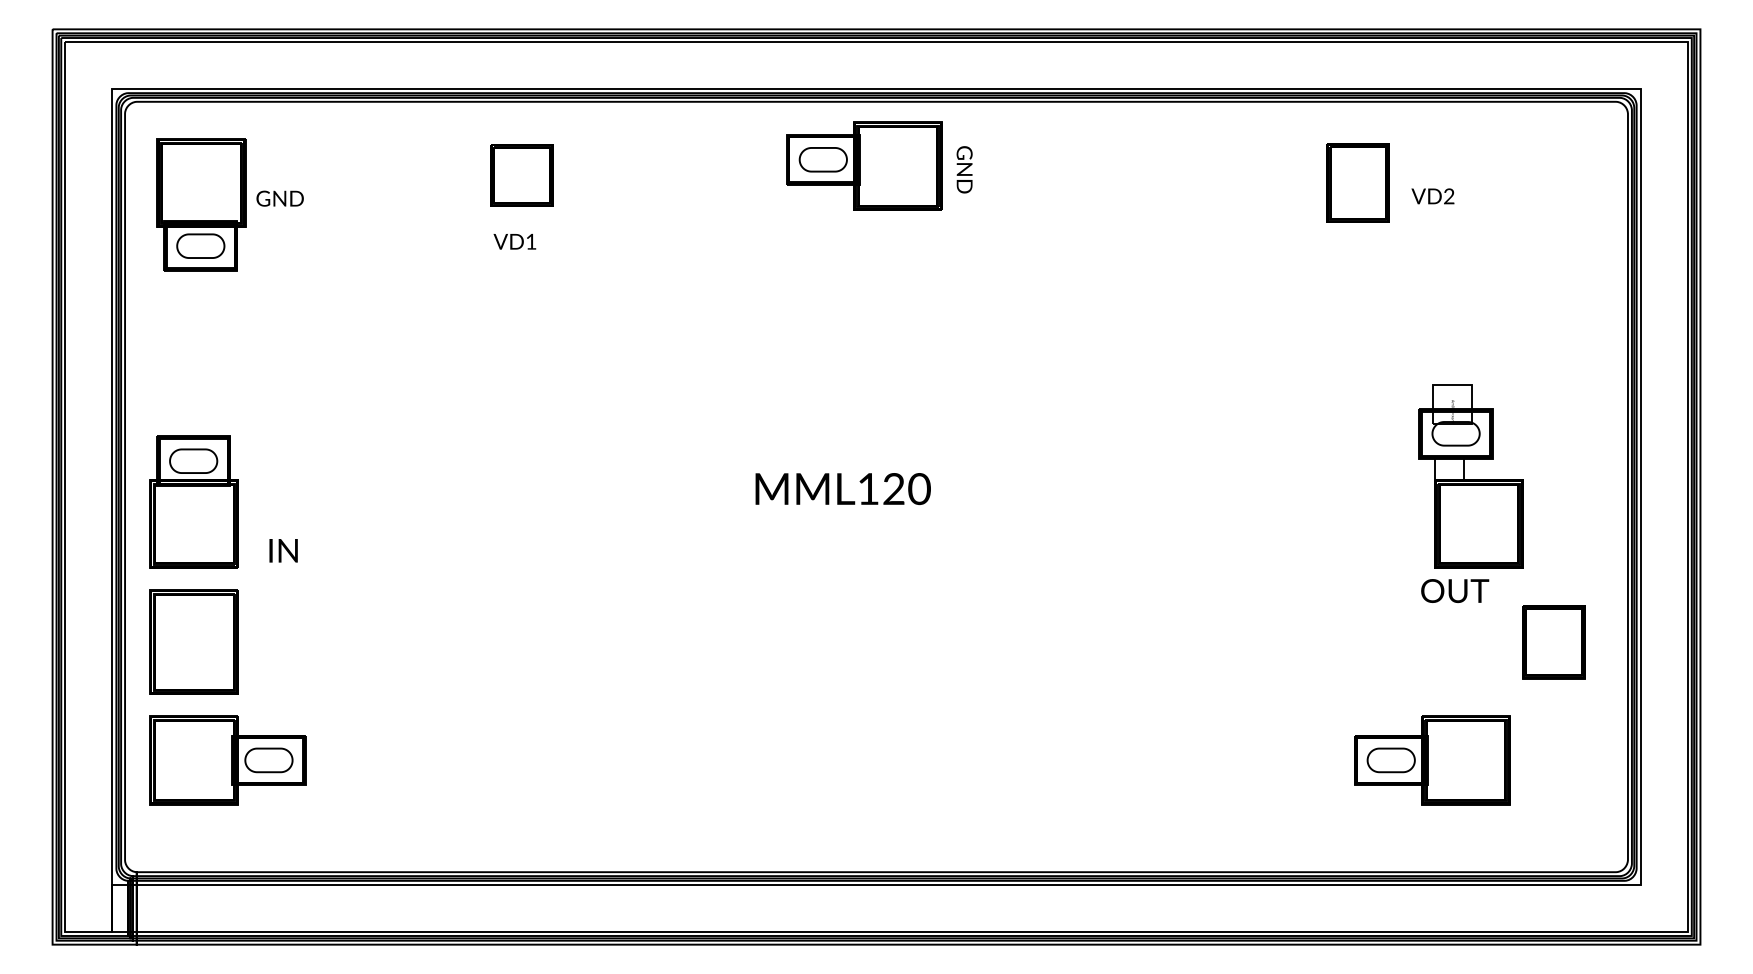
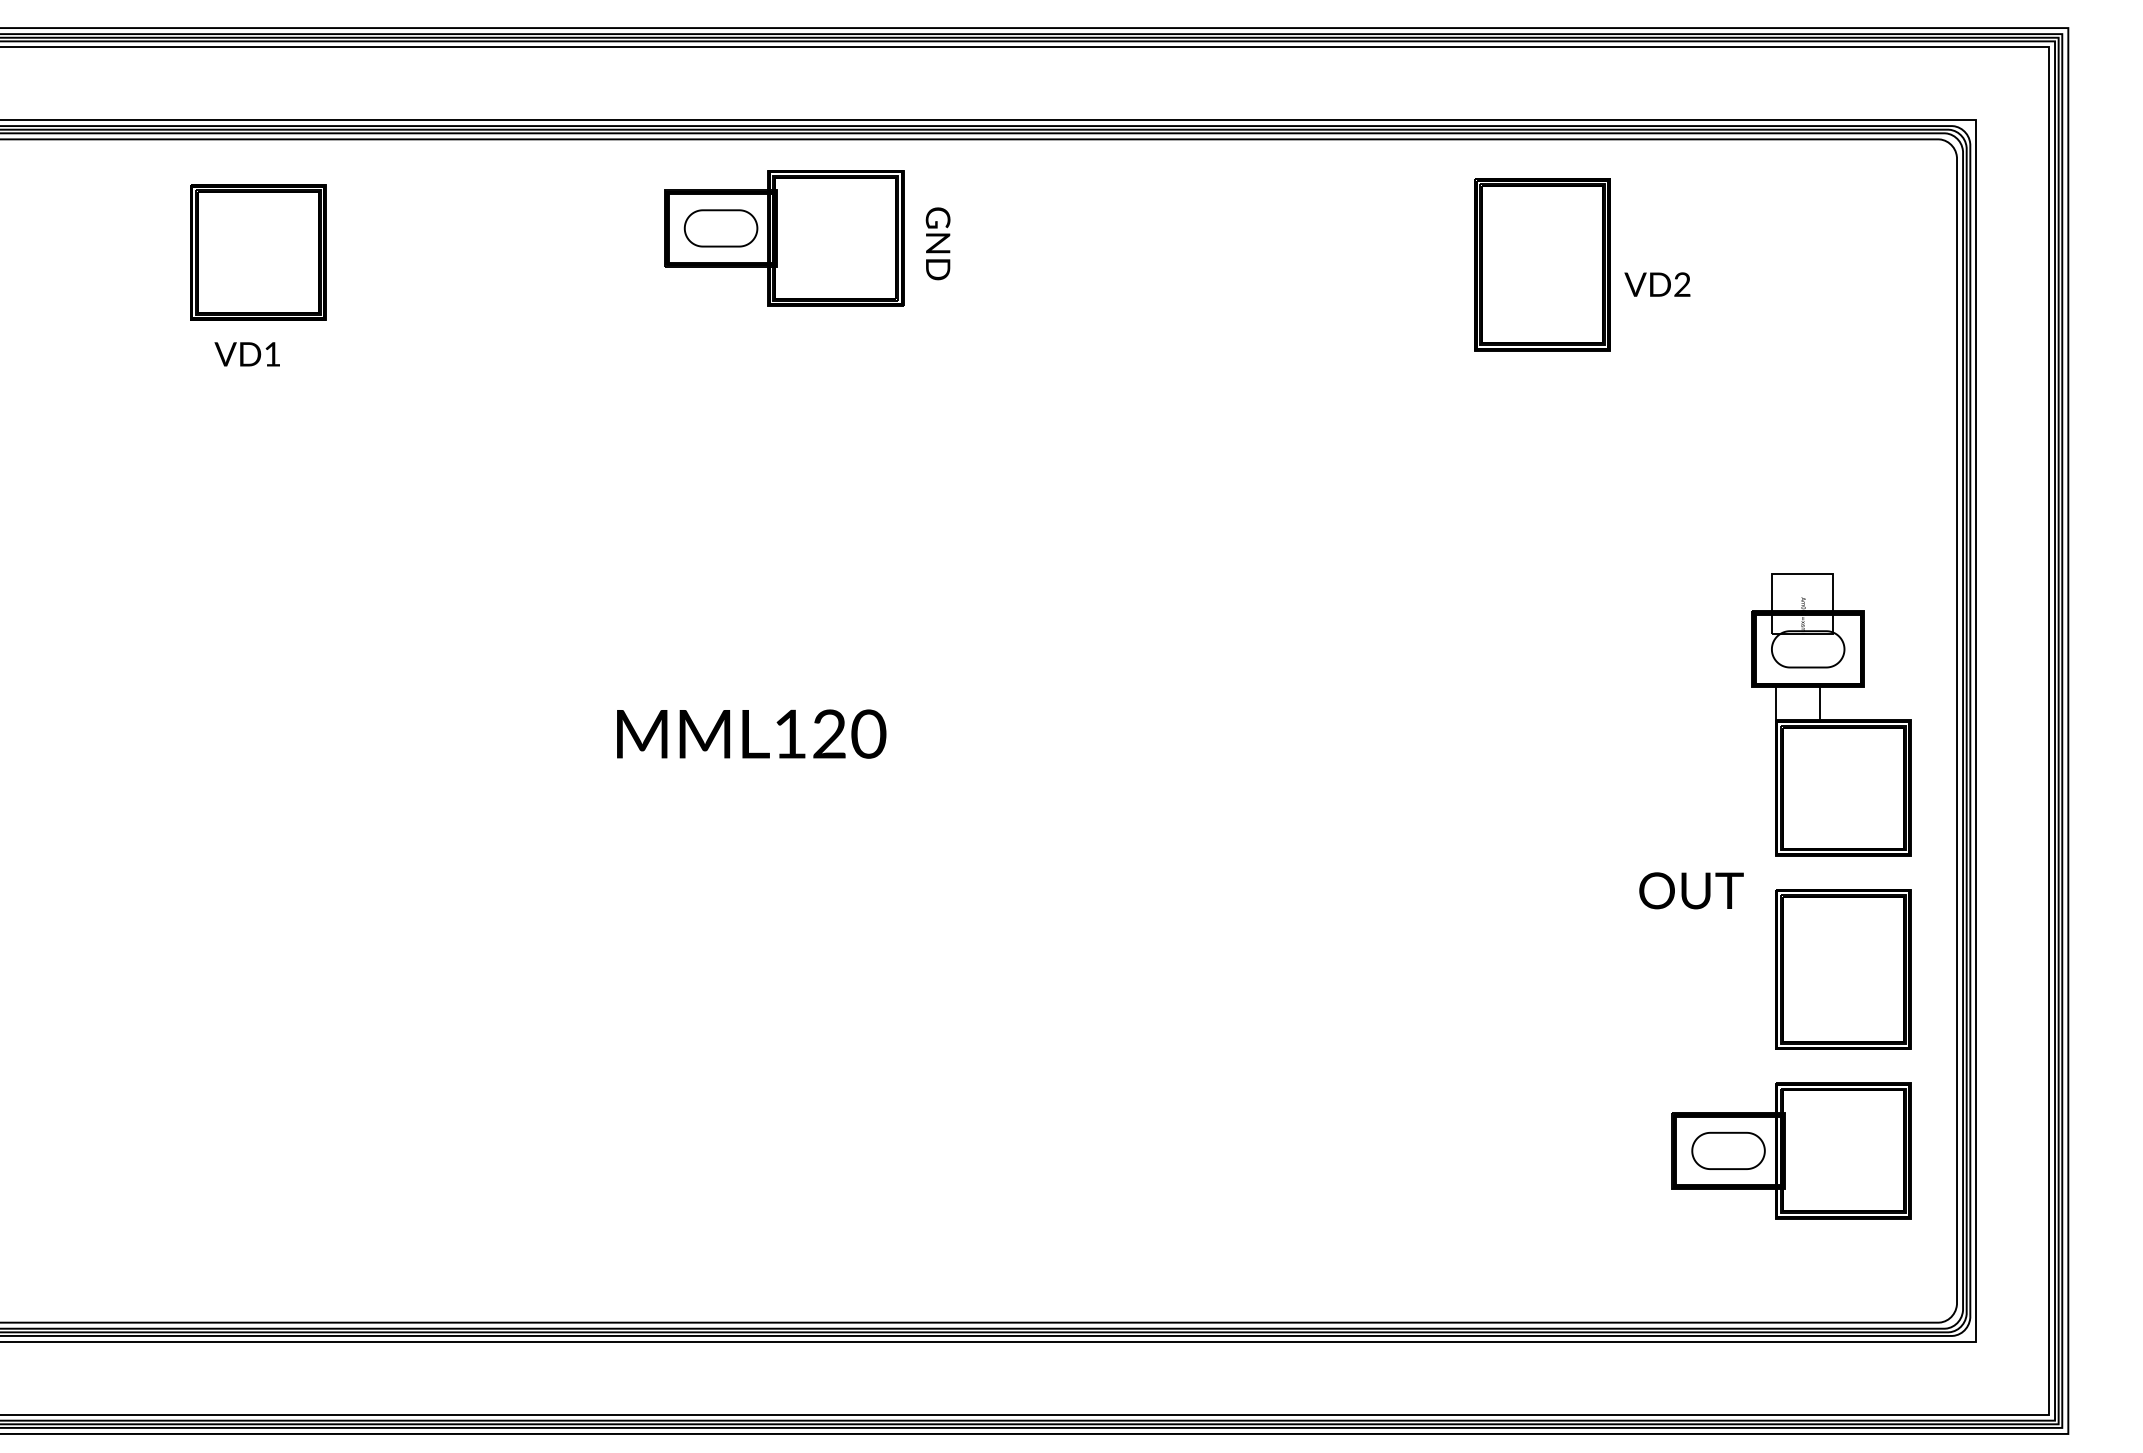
part: (521, 175) -> (257, 252), size x1.43
part: (1357, 182) -> (1541, 263), size x1.43
part: (1470, 476) -> (1830, 714), moved
part: (1553, 641) -> (1842, 968), size x1.43
part: (1432, 760) -> (1791, 1151), moved

